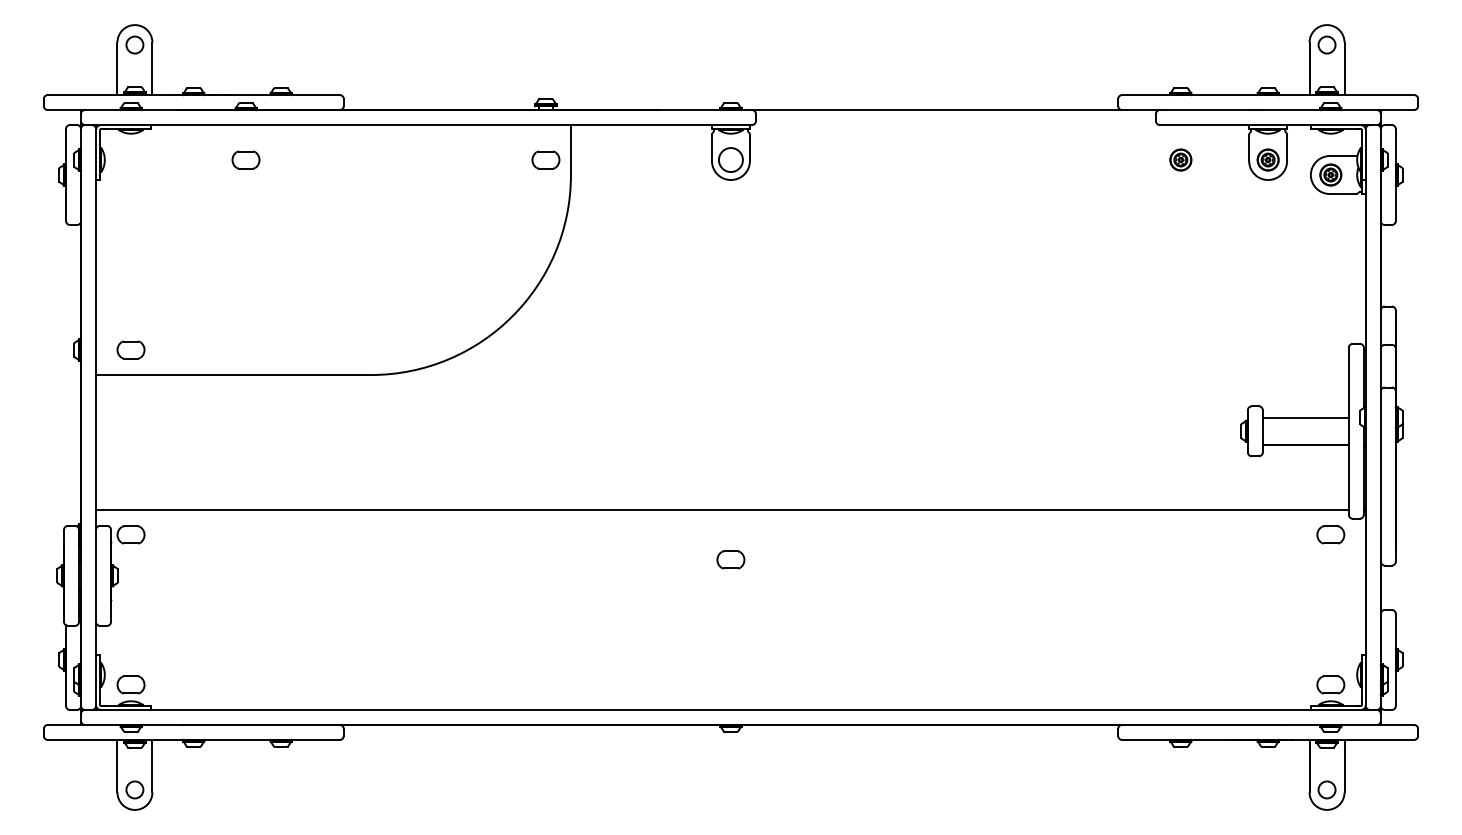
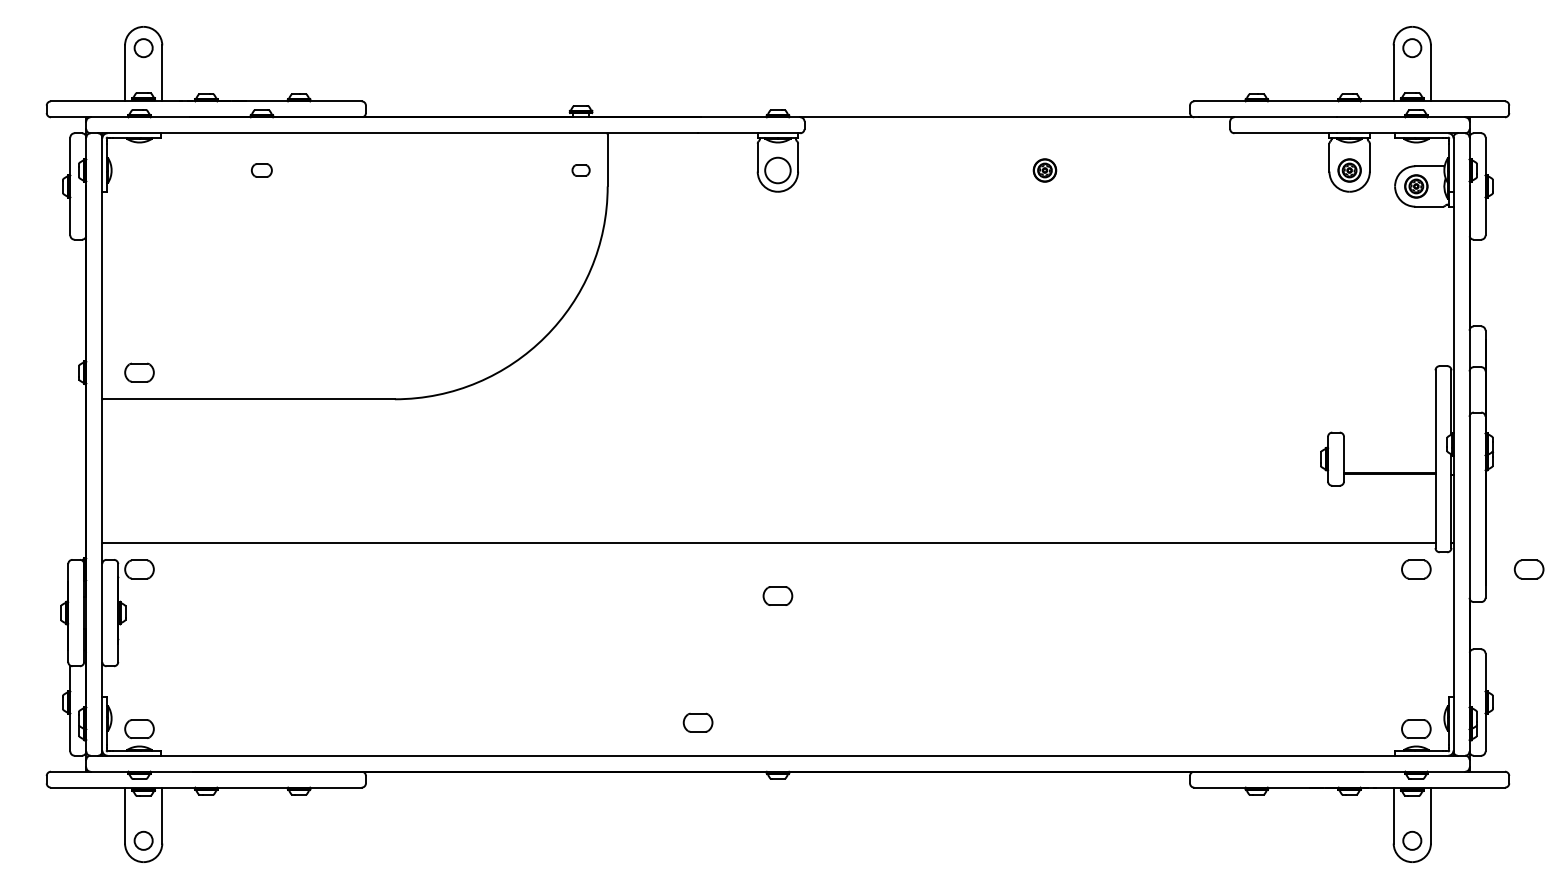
part: (245, 159) -> (261, 169), size x0.7
part: (545, 159) -> (580, 169), size x0.6
part: (1180, 159) -> (1044, 169), moved
line: (1305, 417) -> (1389, 444), removed
part: (1436, 534) -> (1528, 569), added
part: (655, 678) -> (697, 722), added

